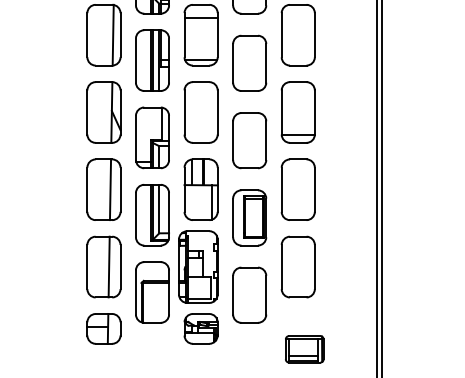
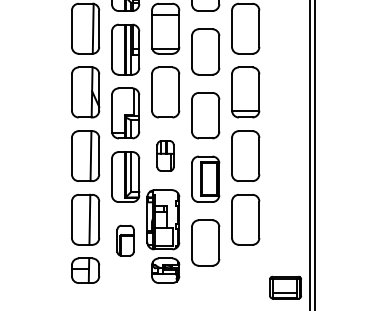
part: (200, 189) -> (165, 155), size x0.6
part: (152, 292) -> (125, 240), size x0.6
part: (304, 349) -> (285, 287), moved

